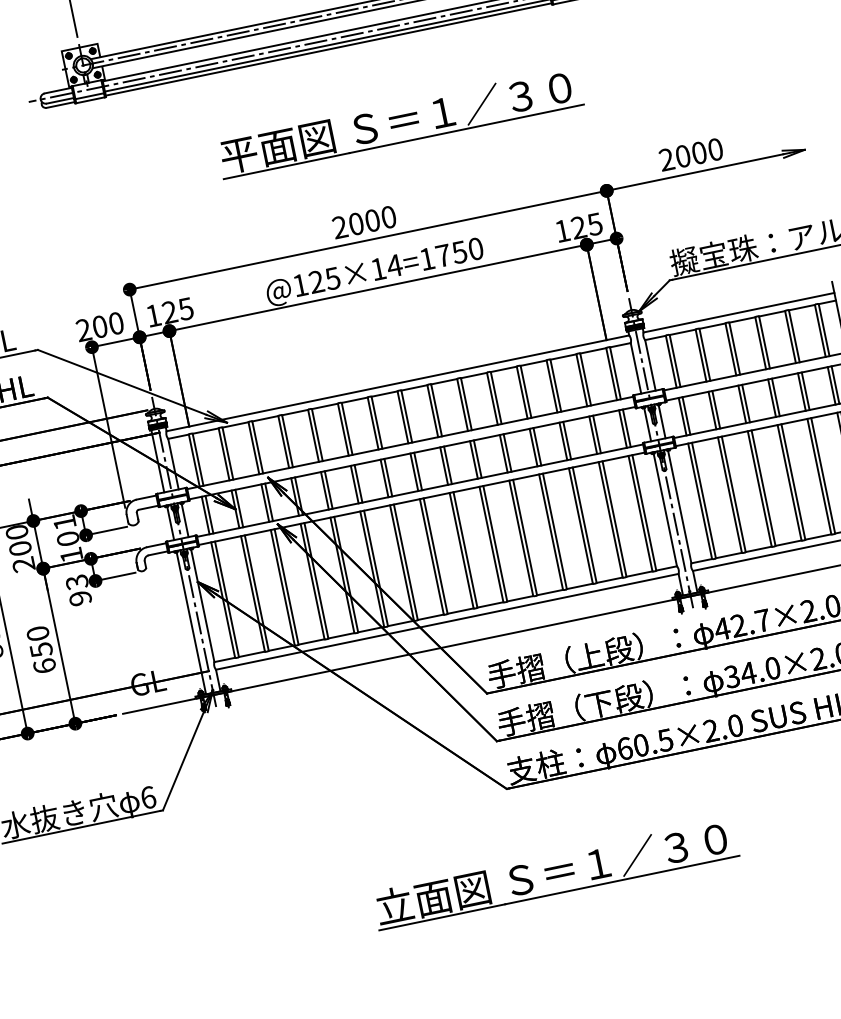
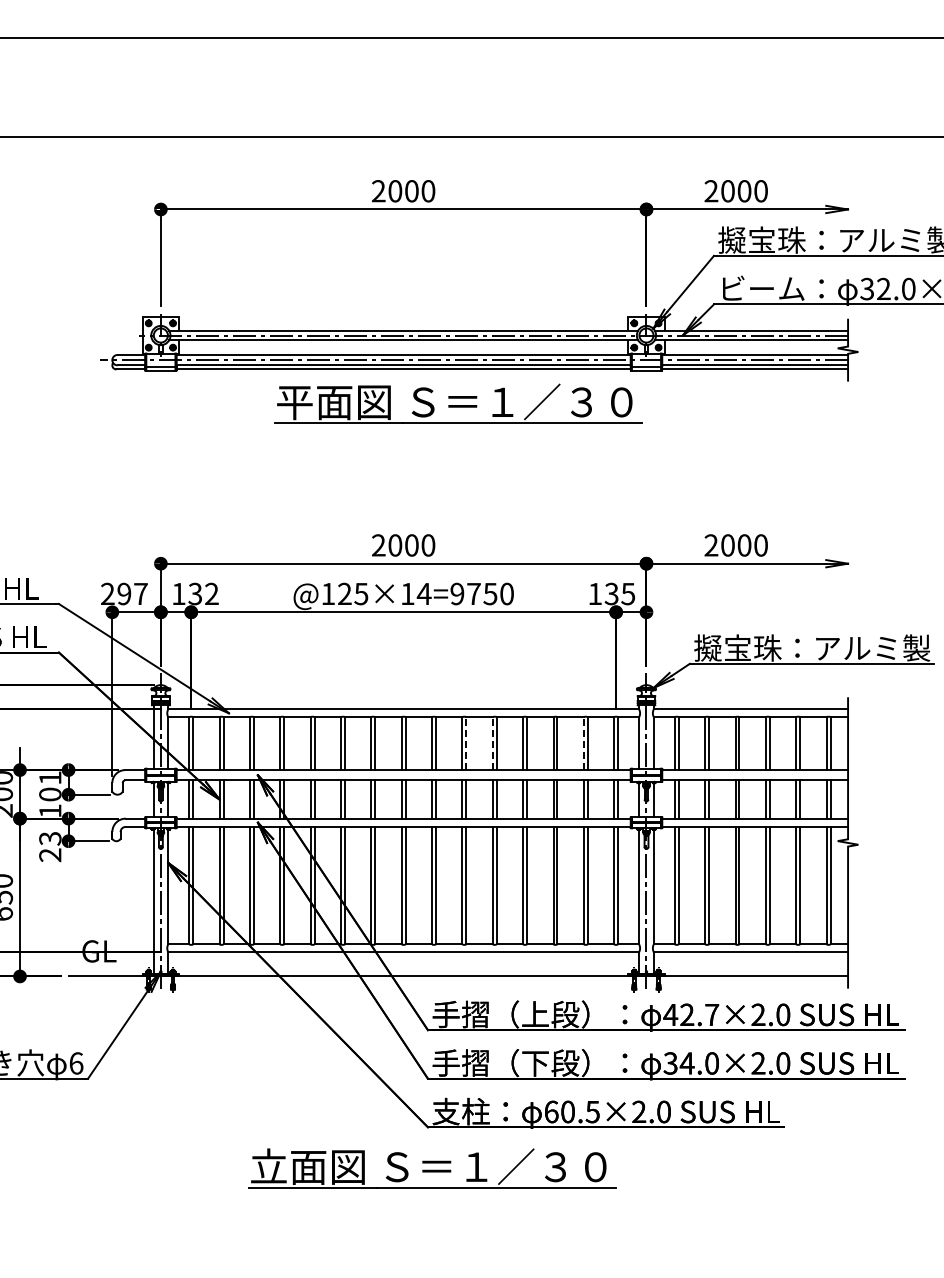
part: (400, 122) -> (458, 403), moved
text: (578, 228) -> (611, 594), 125 -> 135
text: (427, 258) -> (457, 593), @125×14=1750 -> @125×14=9750
text: (177, 310) -> (203, 593), 125 -> 132
text: (107, 324) -> (132, 593), 200 -> 297
line: (581, 380) -> (583, 743), solid -> dashed
line: (492, 398) -> (492, 743), solid -> dashed
line: (466, 404) -> (466, 743), solid -> dashed
text: (80, 598) -> (50, 855), 93 -> 23
part: (555, 874) -> (432, 1168), moved

